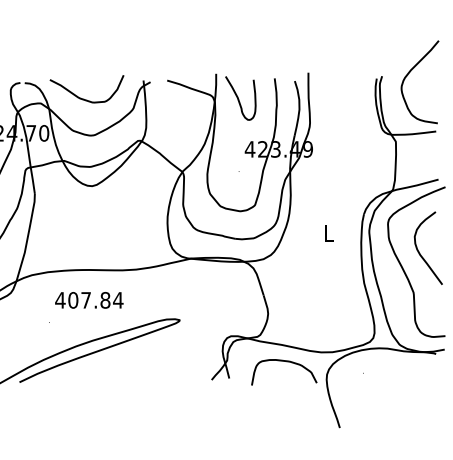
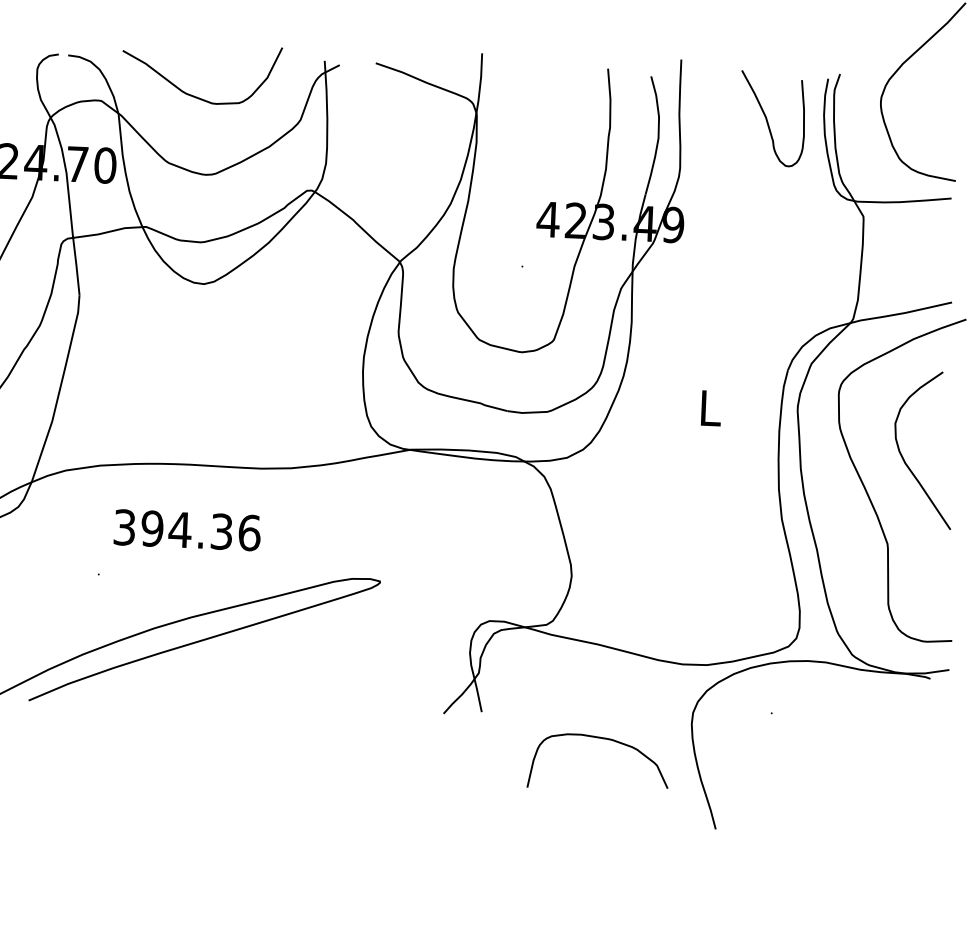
curve: (239, 99) -> (769, 121), moved
text: (89, 300) -> (187, 530), 407.84 -> 394.36
curve: (286, 362) -> (604, 741), moved

